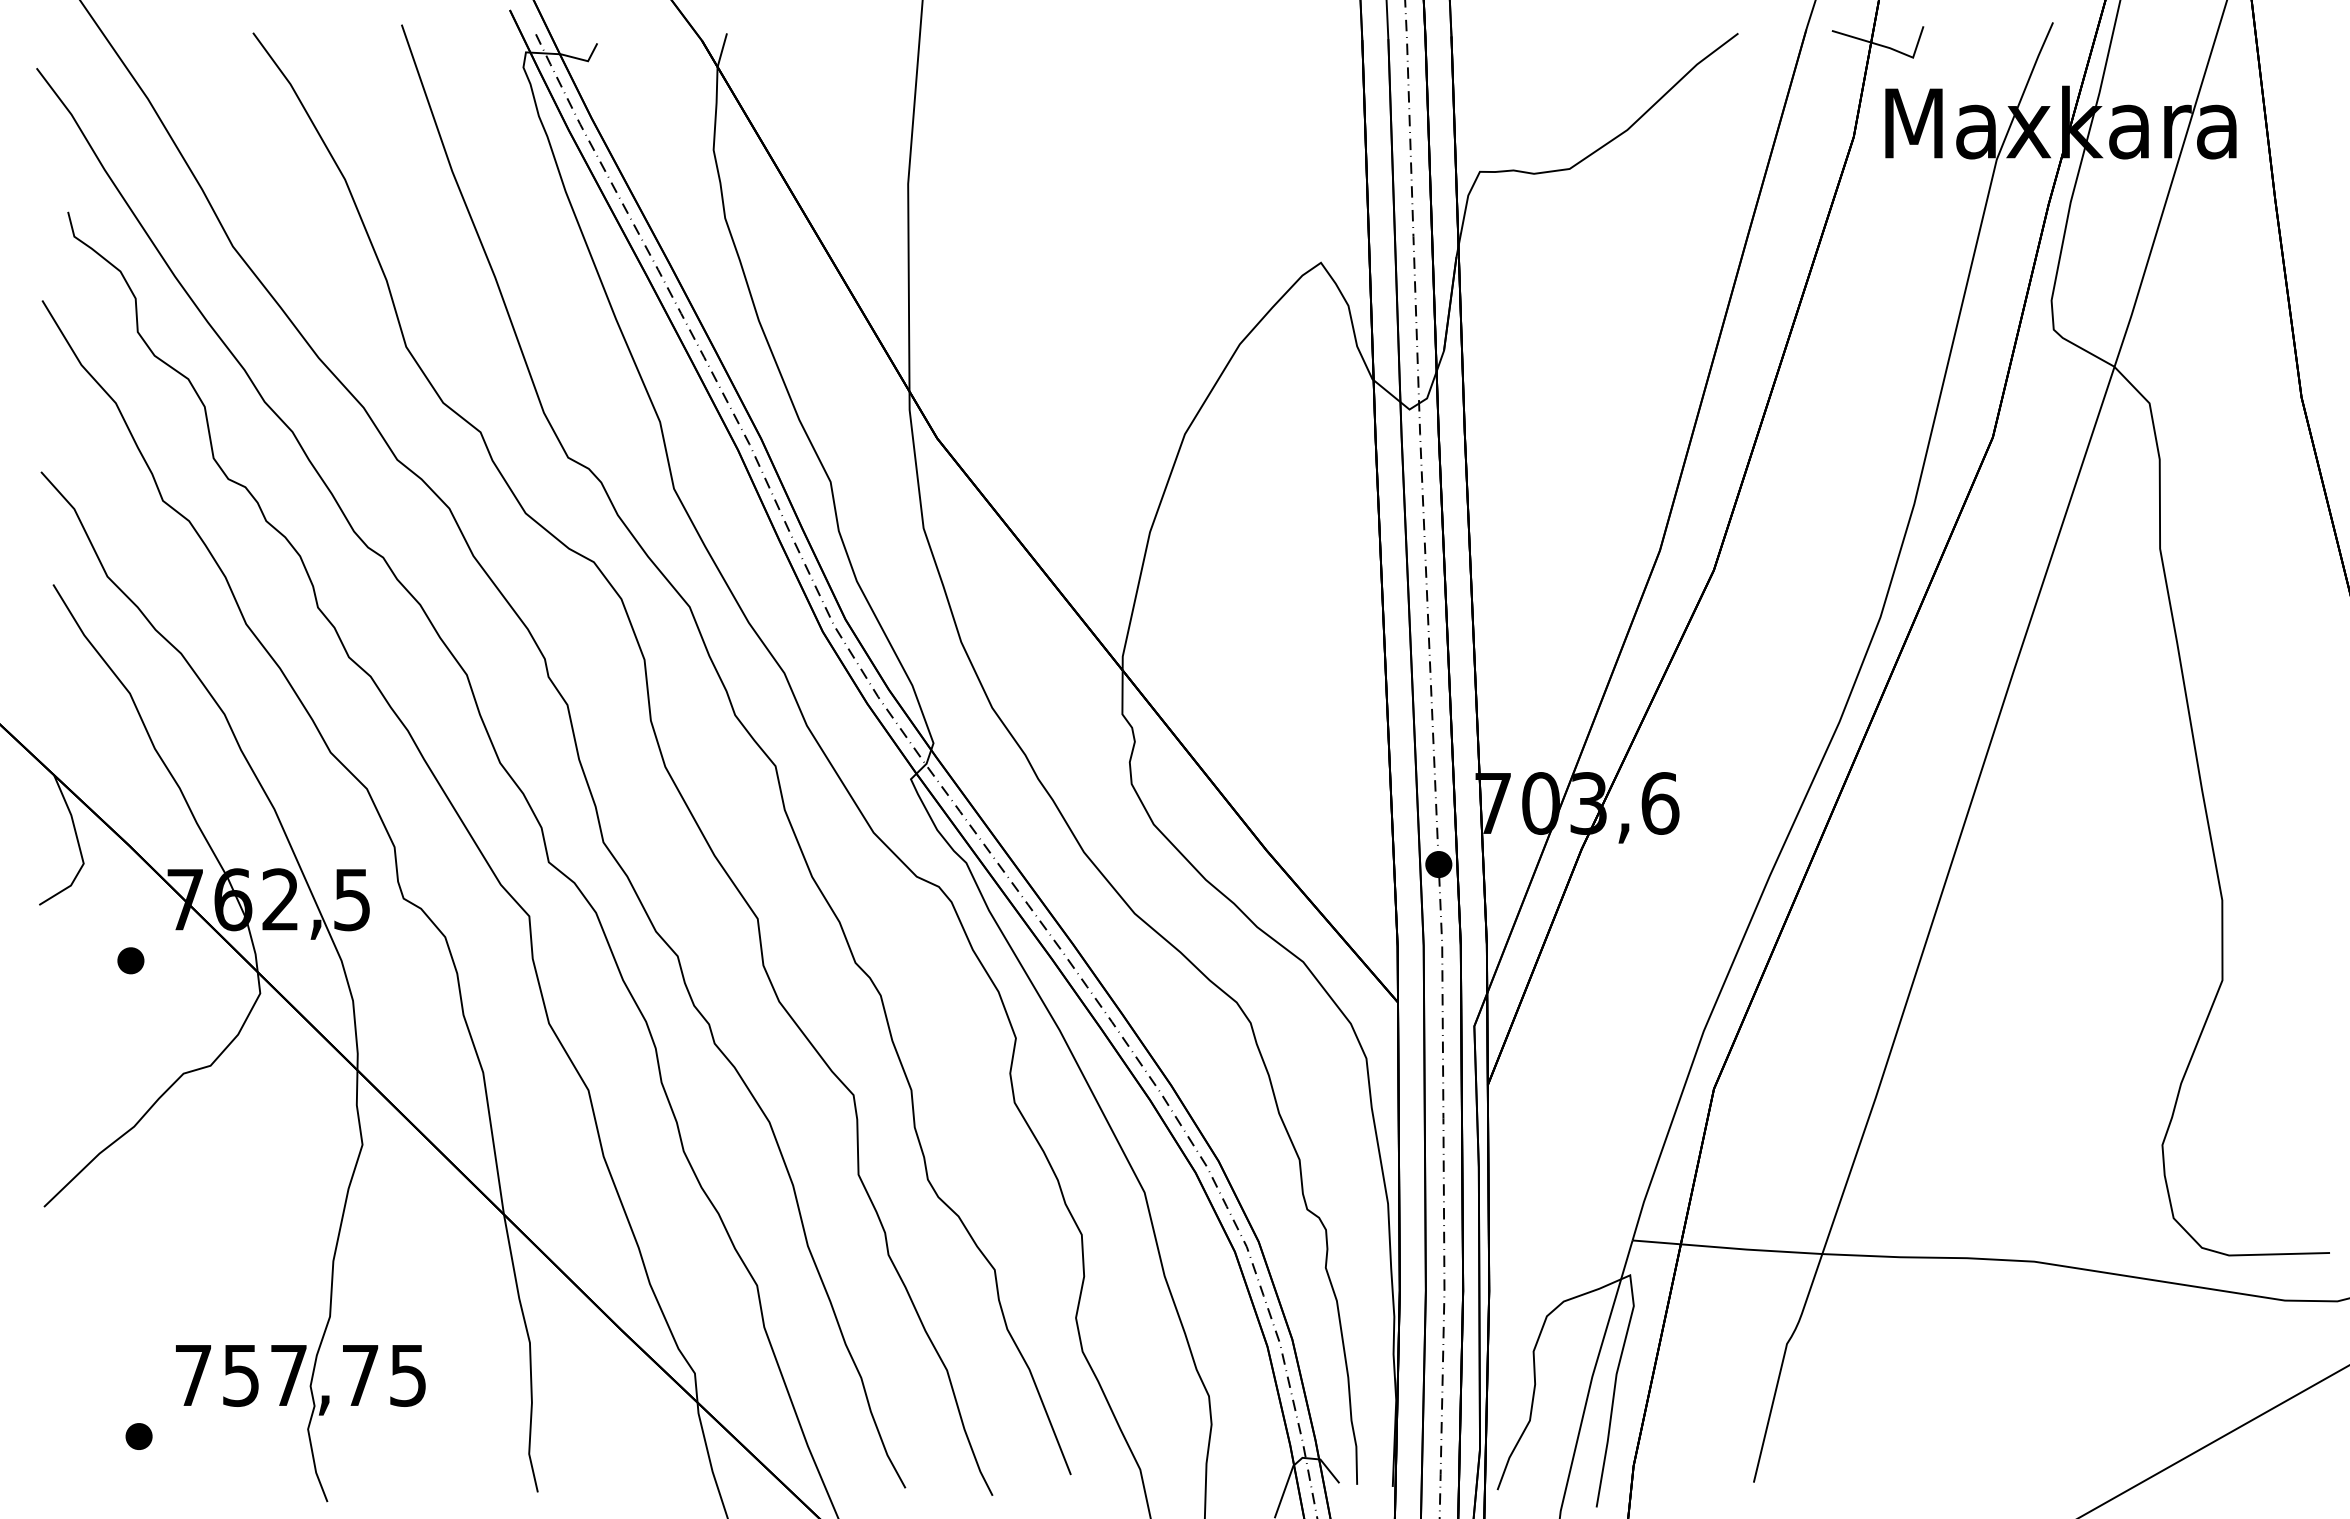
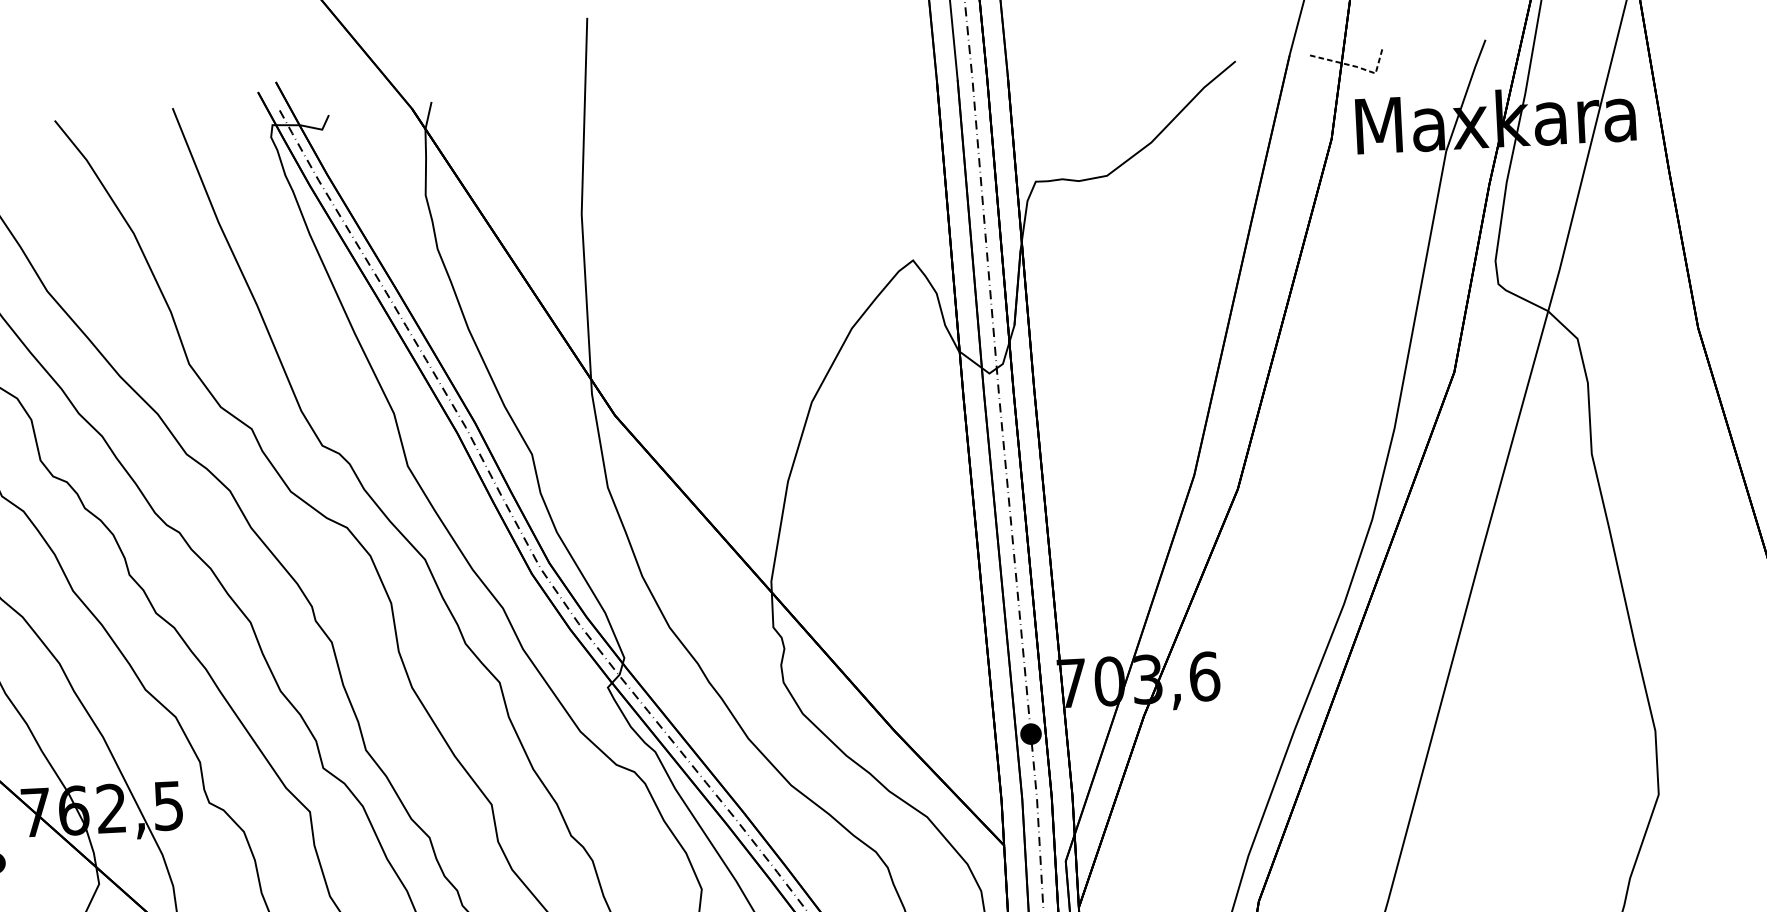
line: (1890, 48) -> (1357, 67), solid -> dashed

